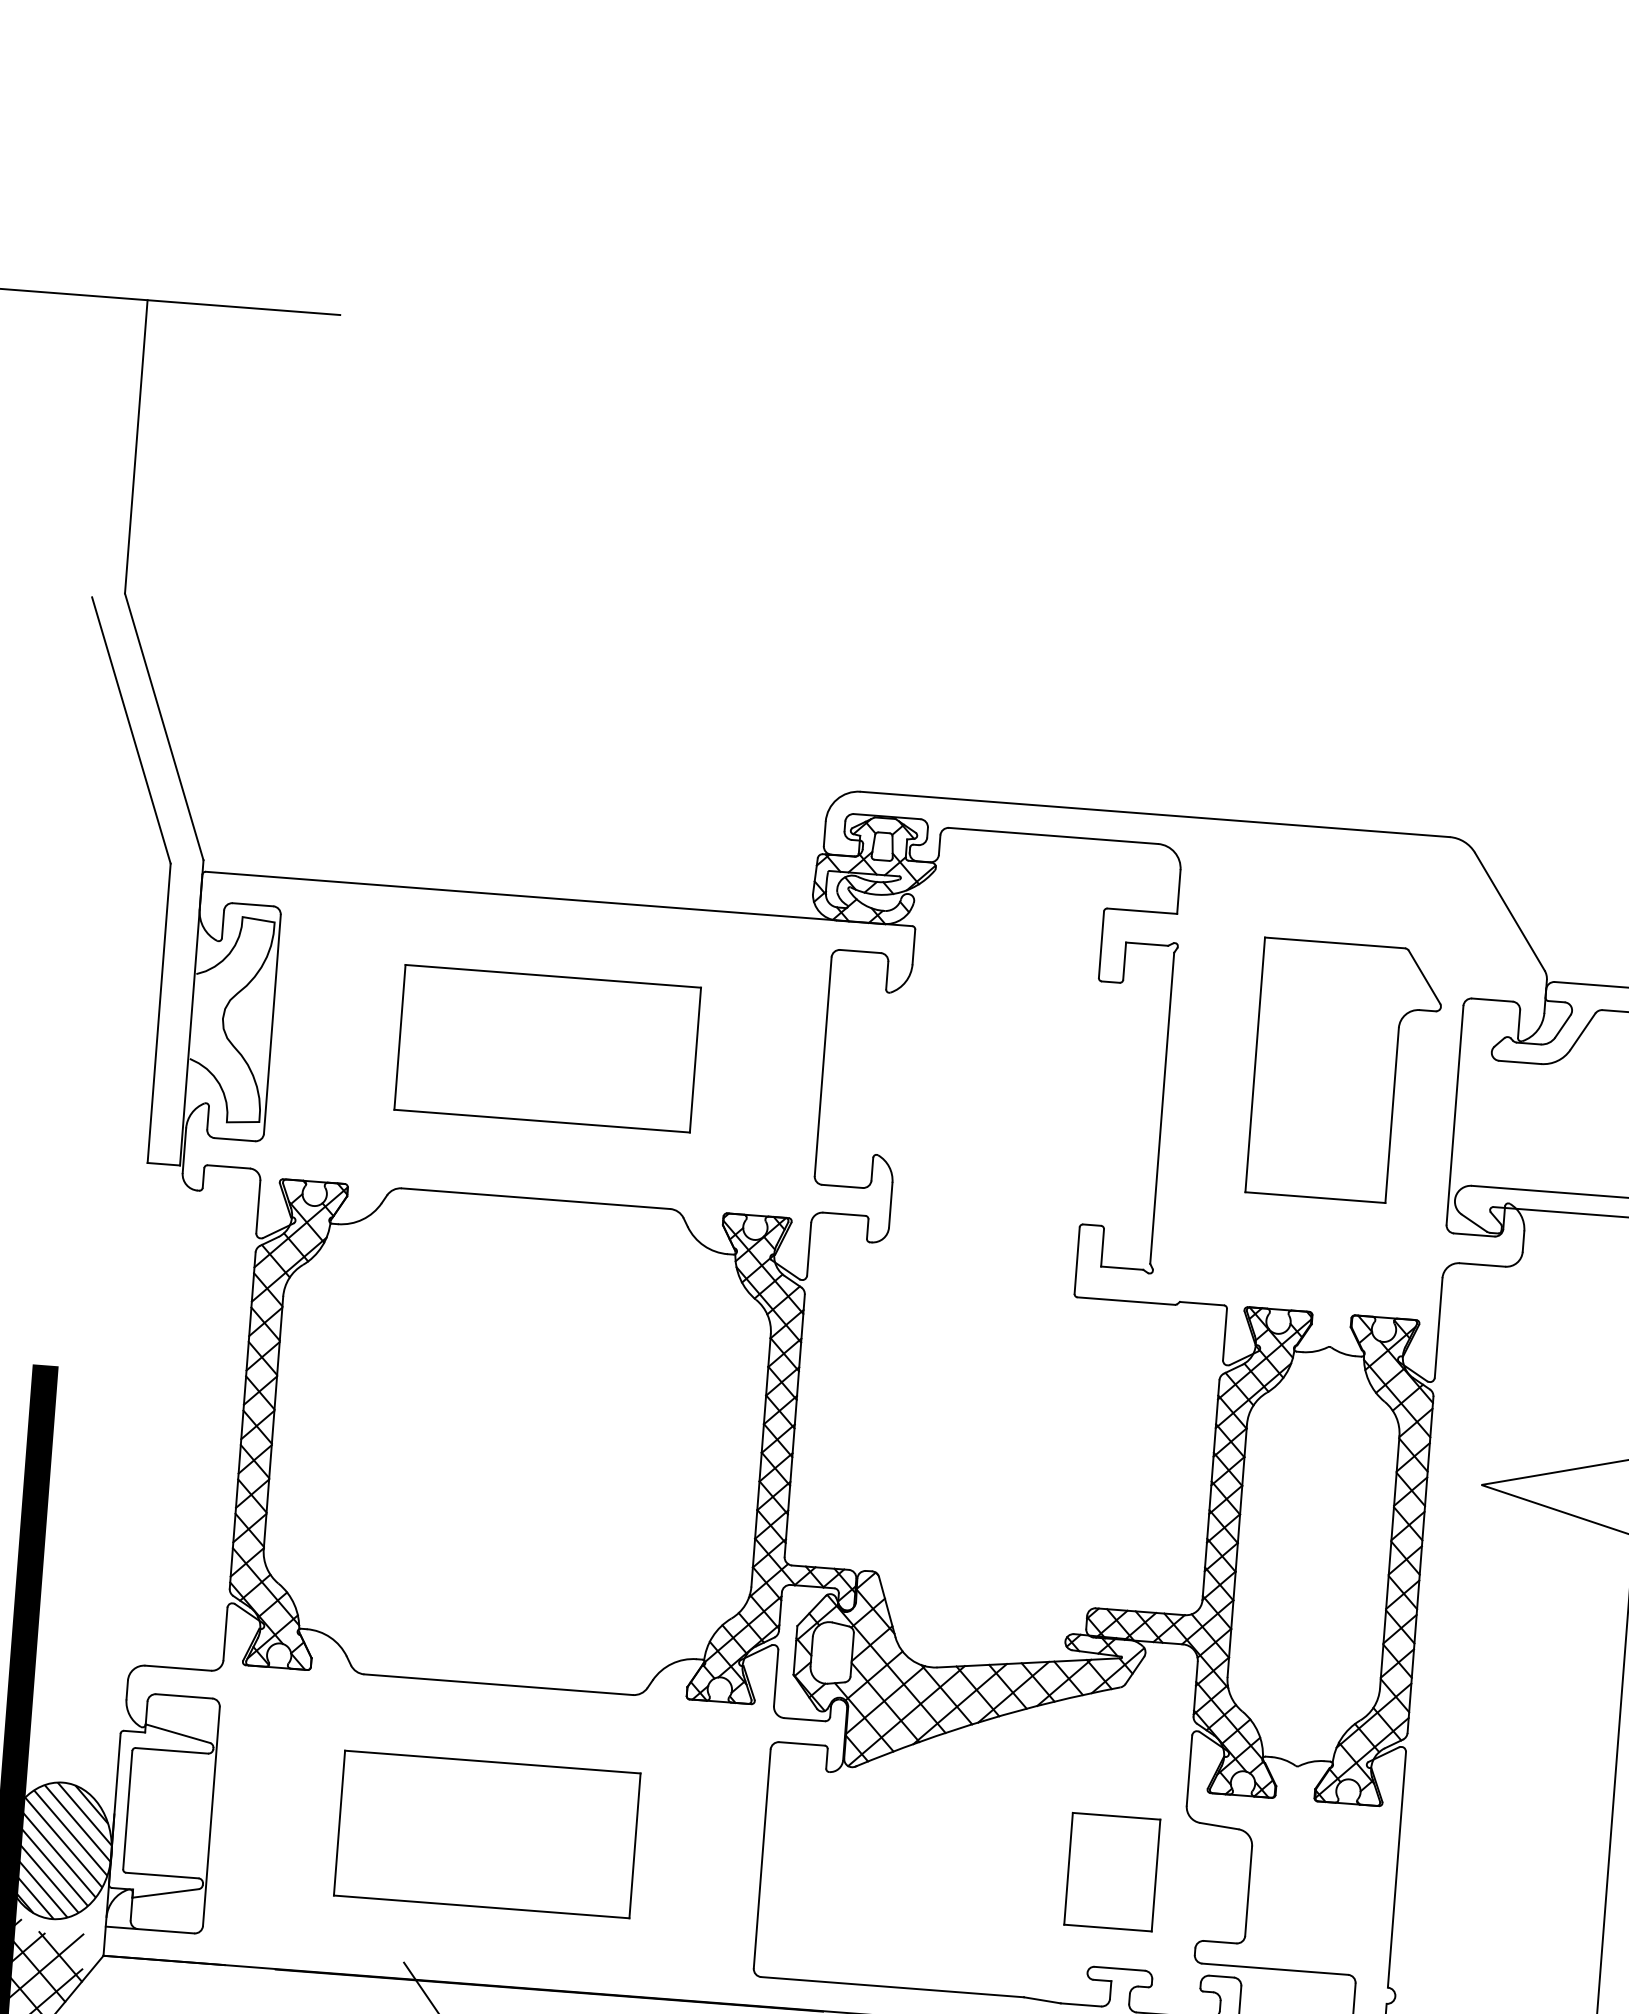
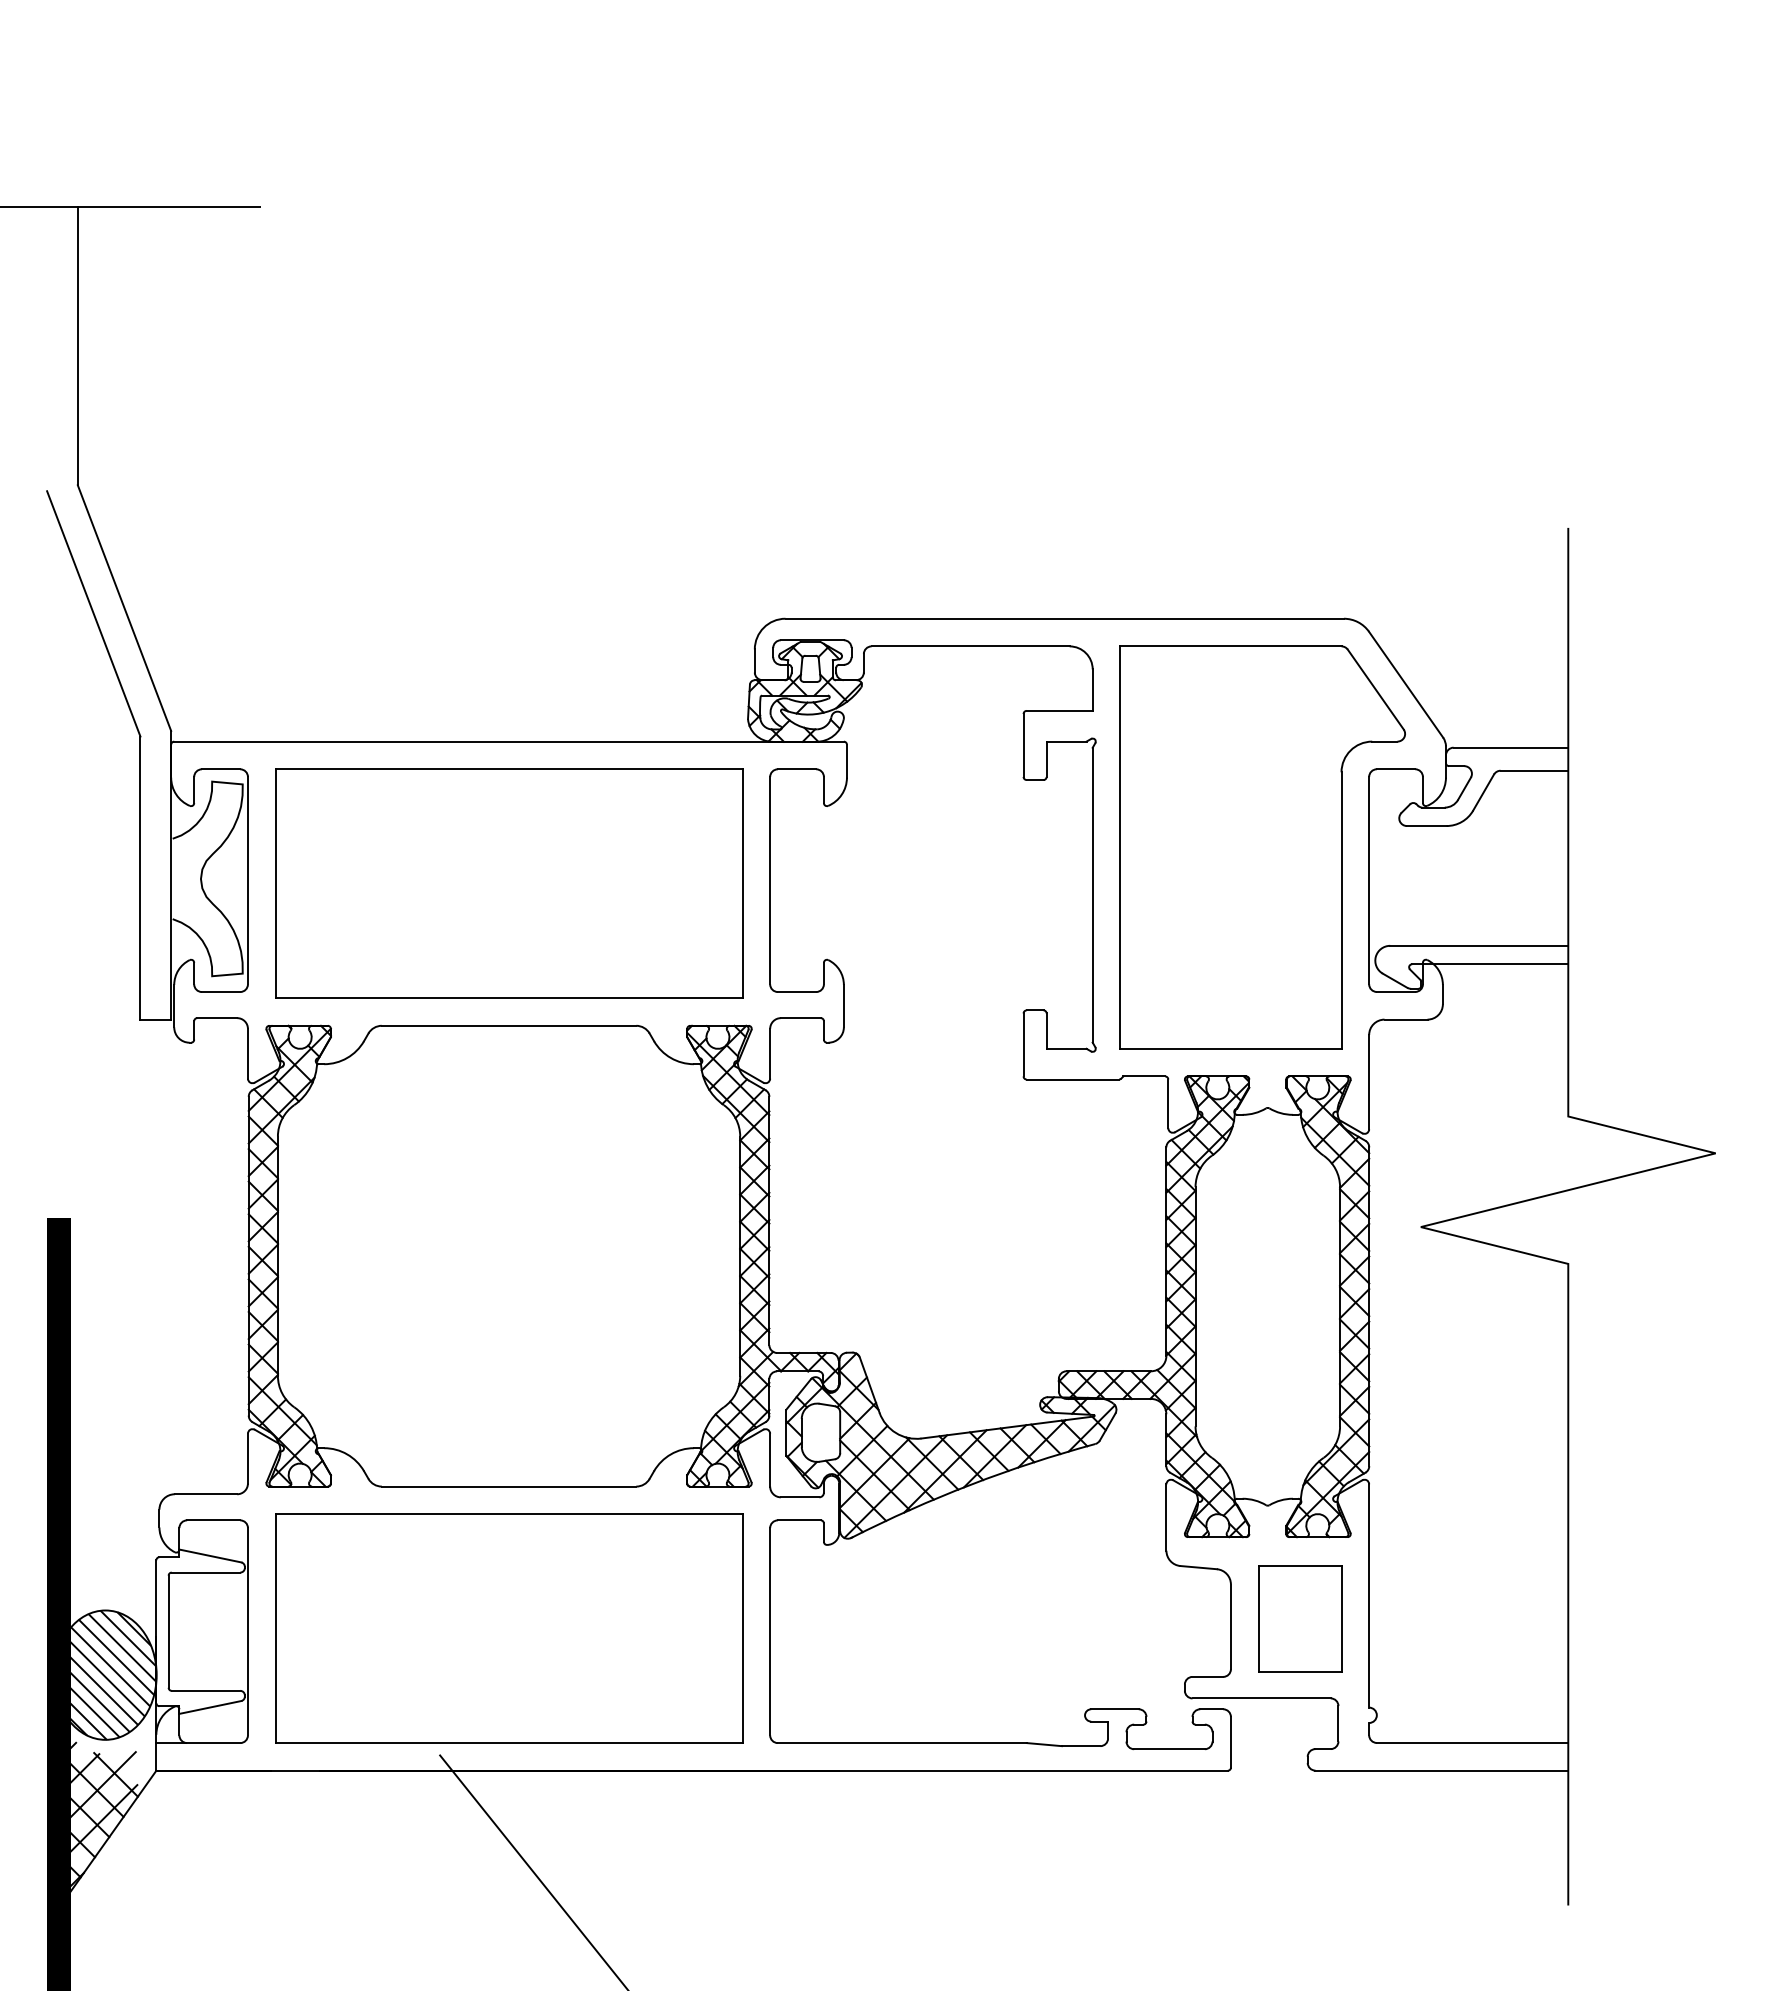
part: (548, 1048) -> (509, 883), size x1.67
part: (1345, 1071) -> (1262, 847), size x1.67
part: (487, 1834) -> (509, 1628), size x1.67
part: (1112, 1871) -> (1300, 1618), moved

